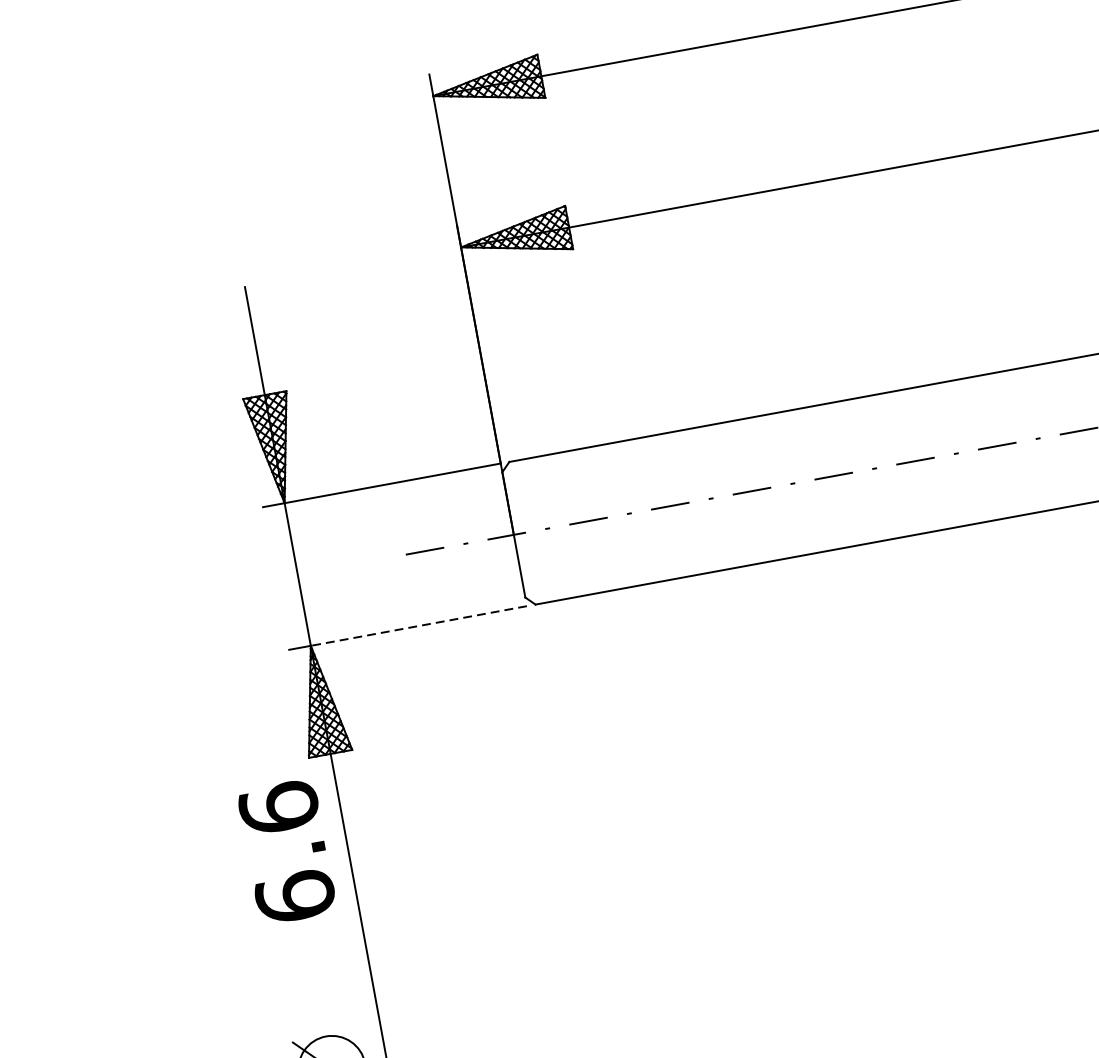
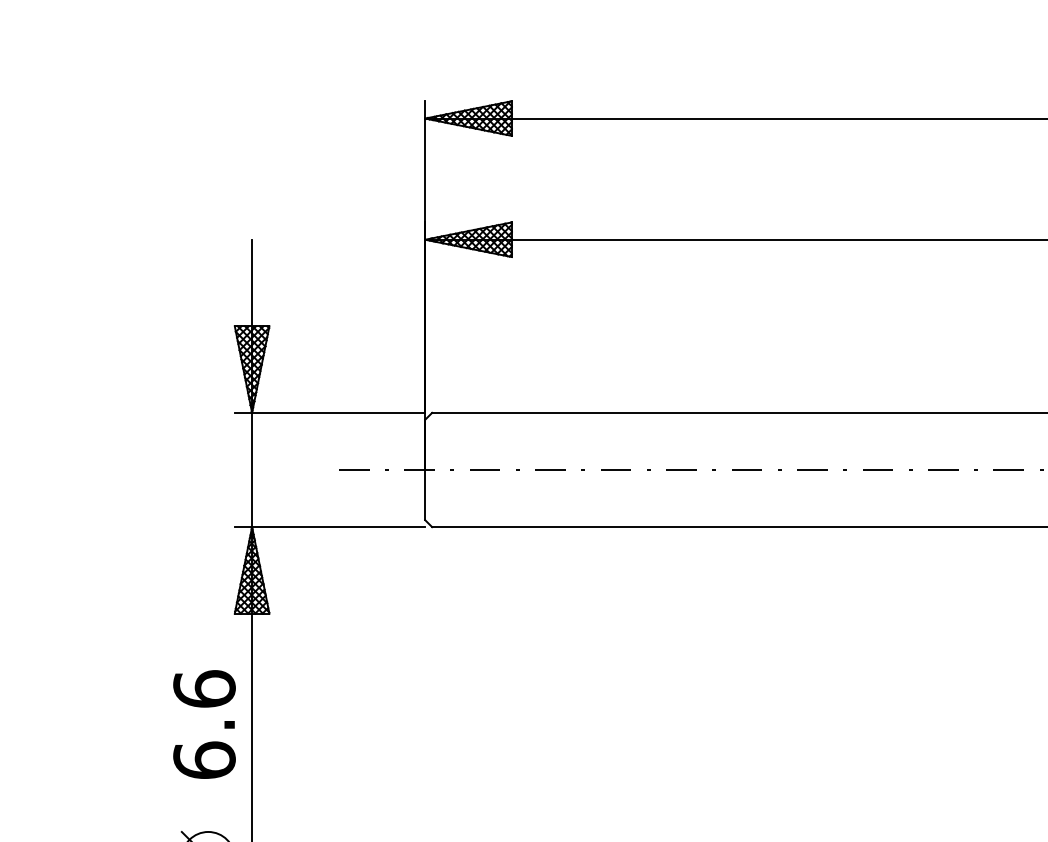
line: (418, 626) -> (338, 527), dashed -> solid
text: (287, 851) -> (204, 724), moved

